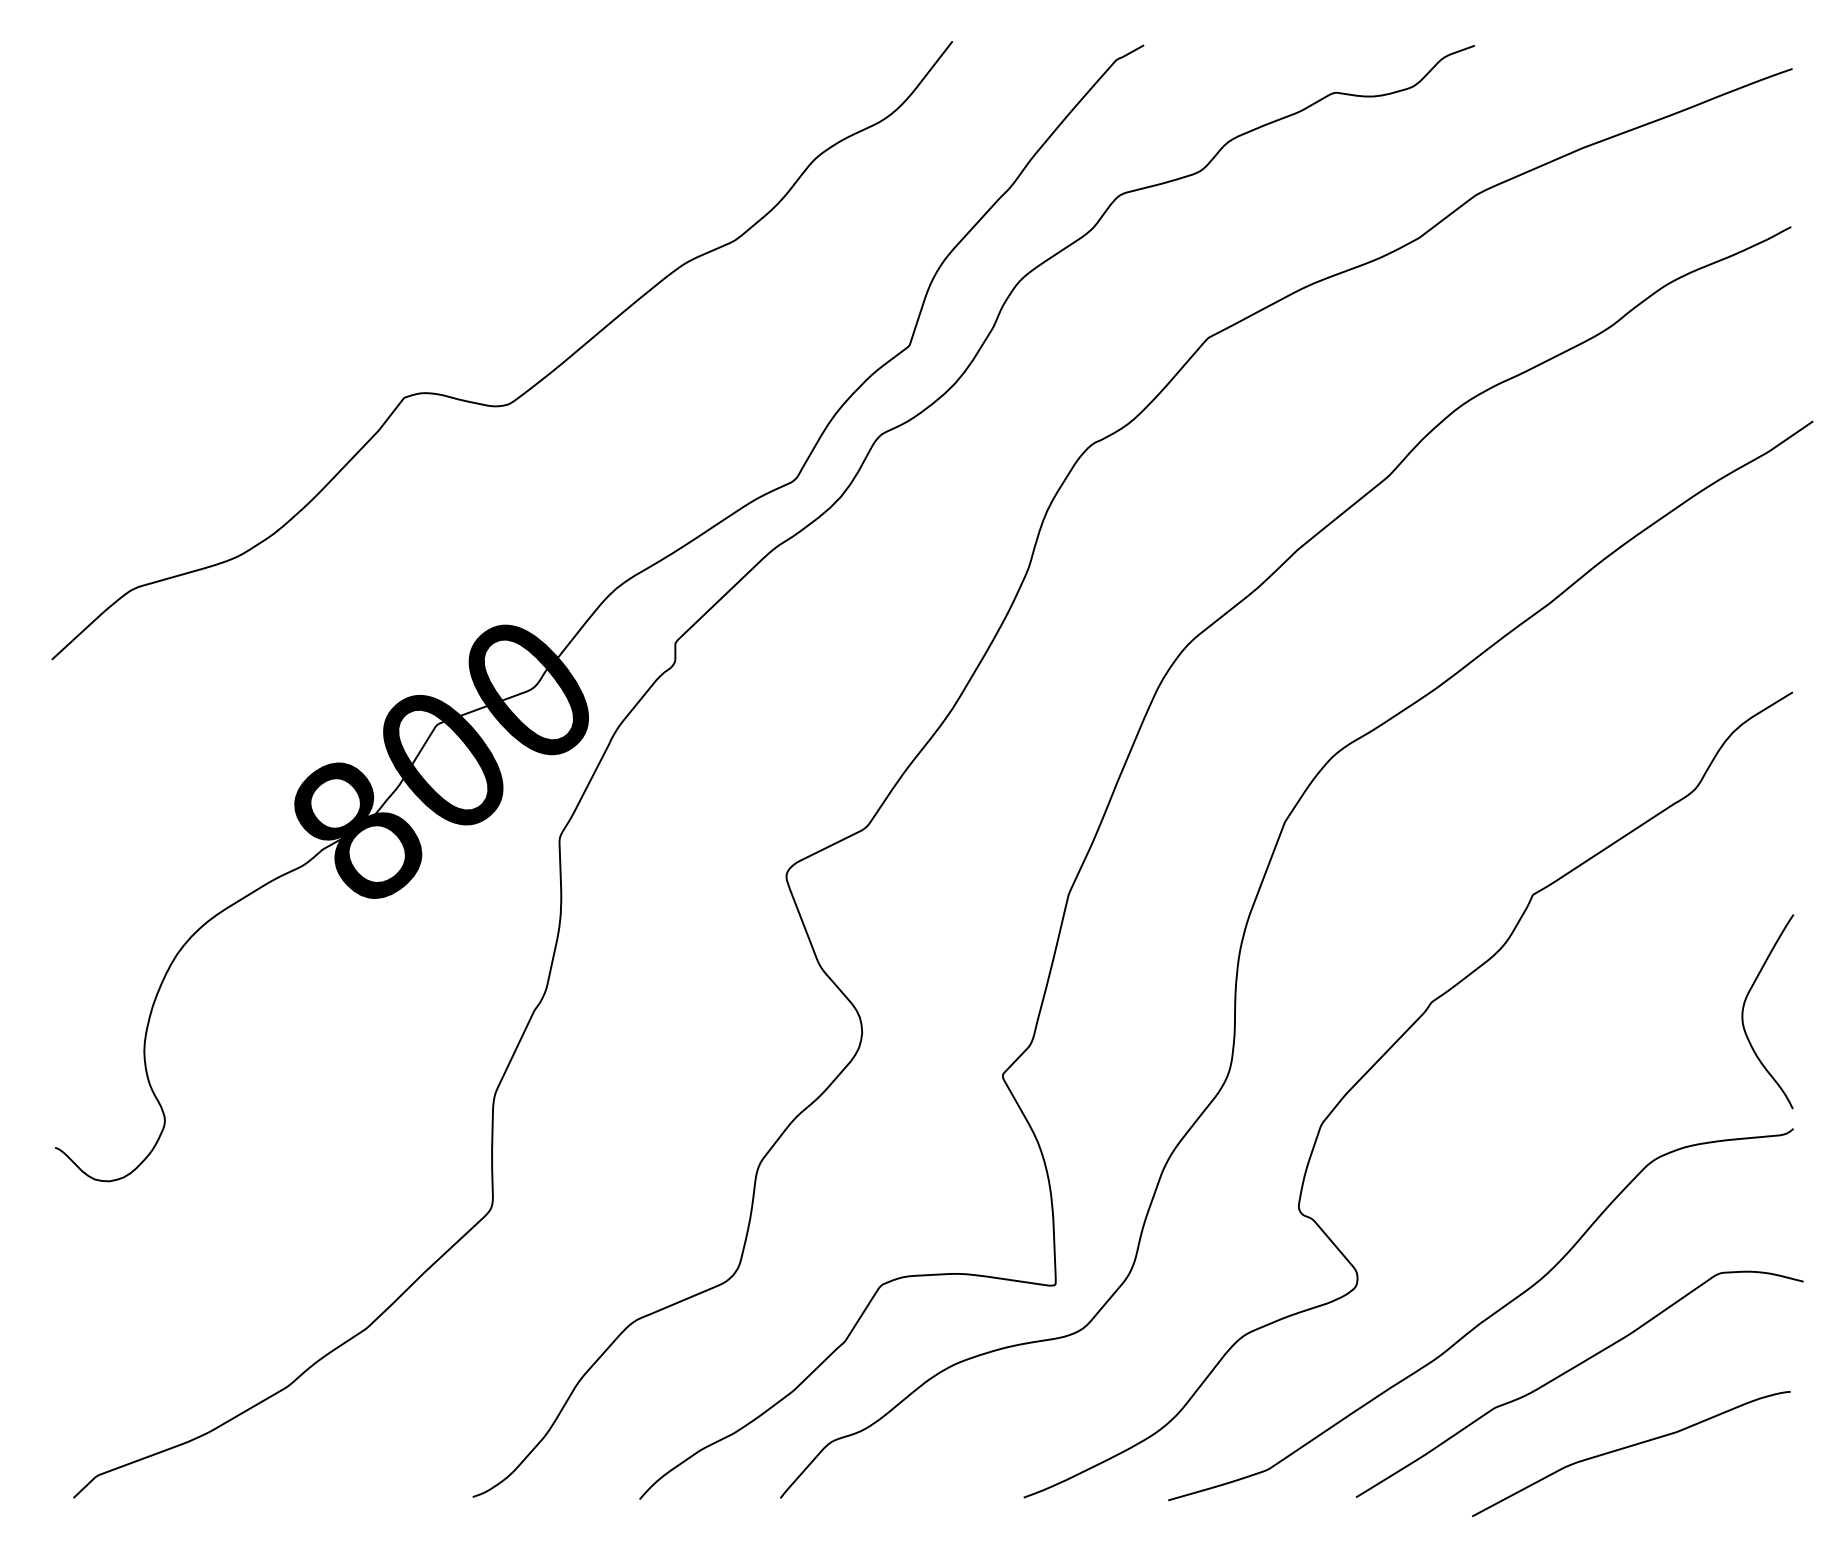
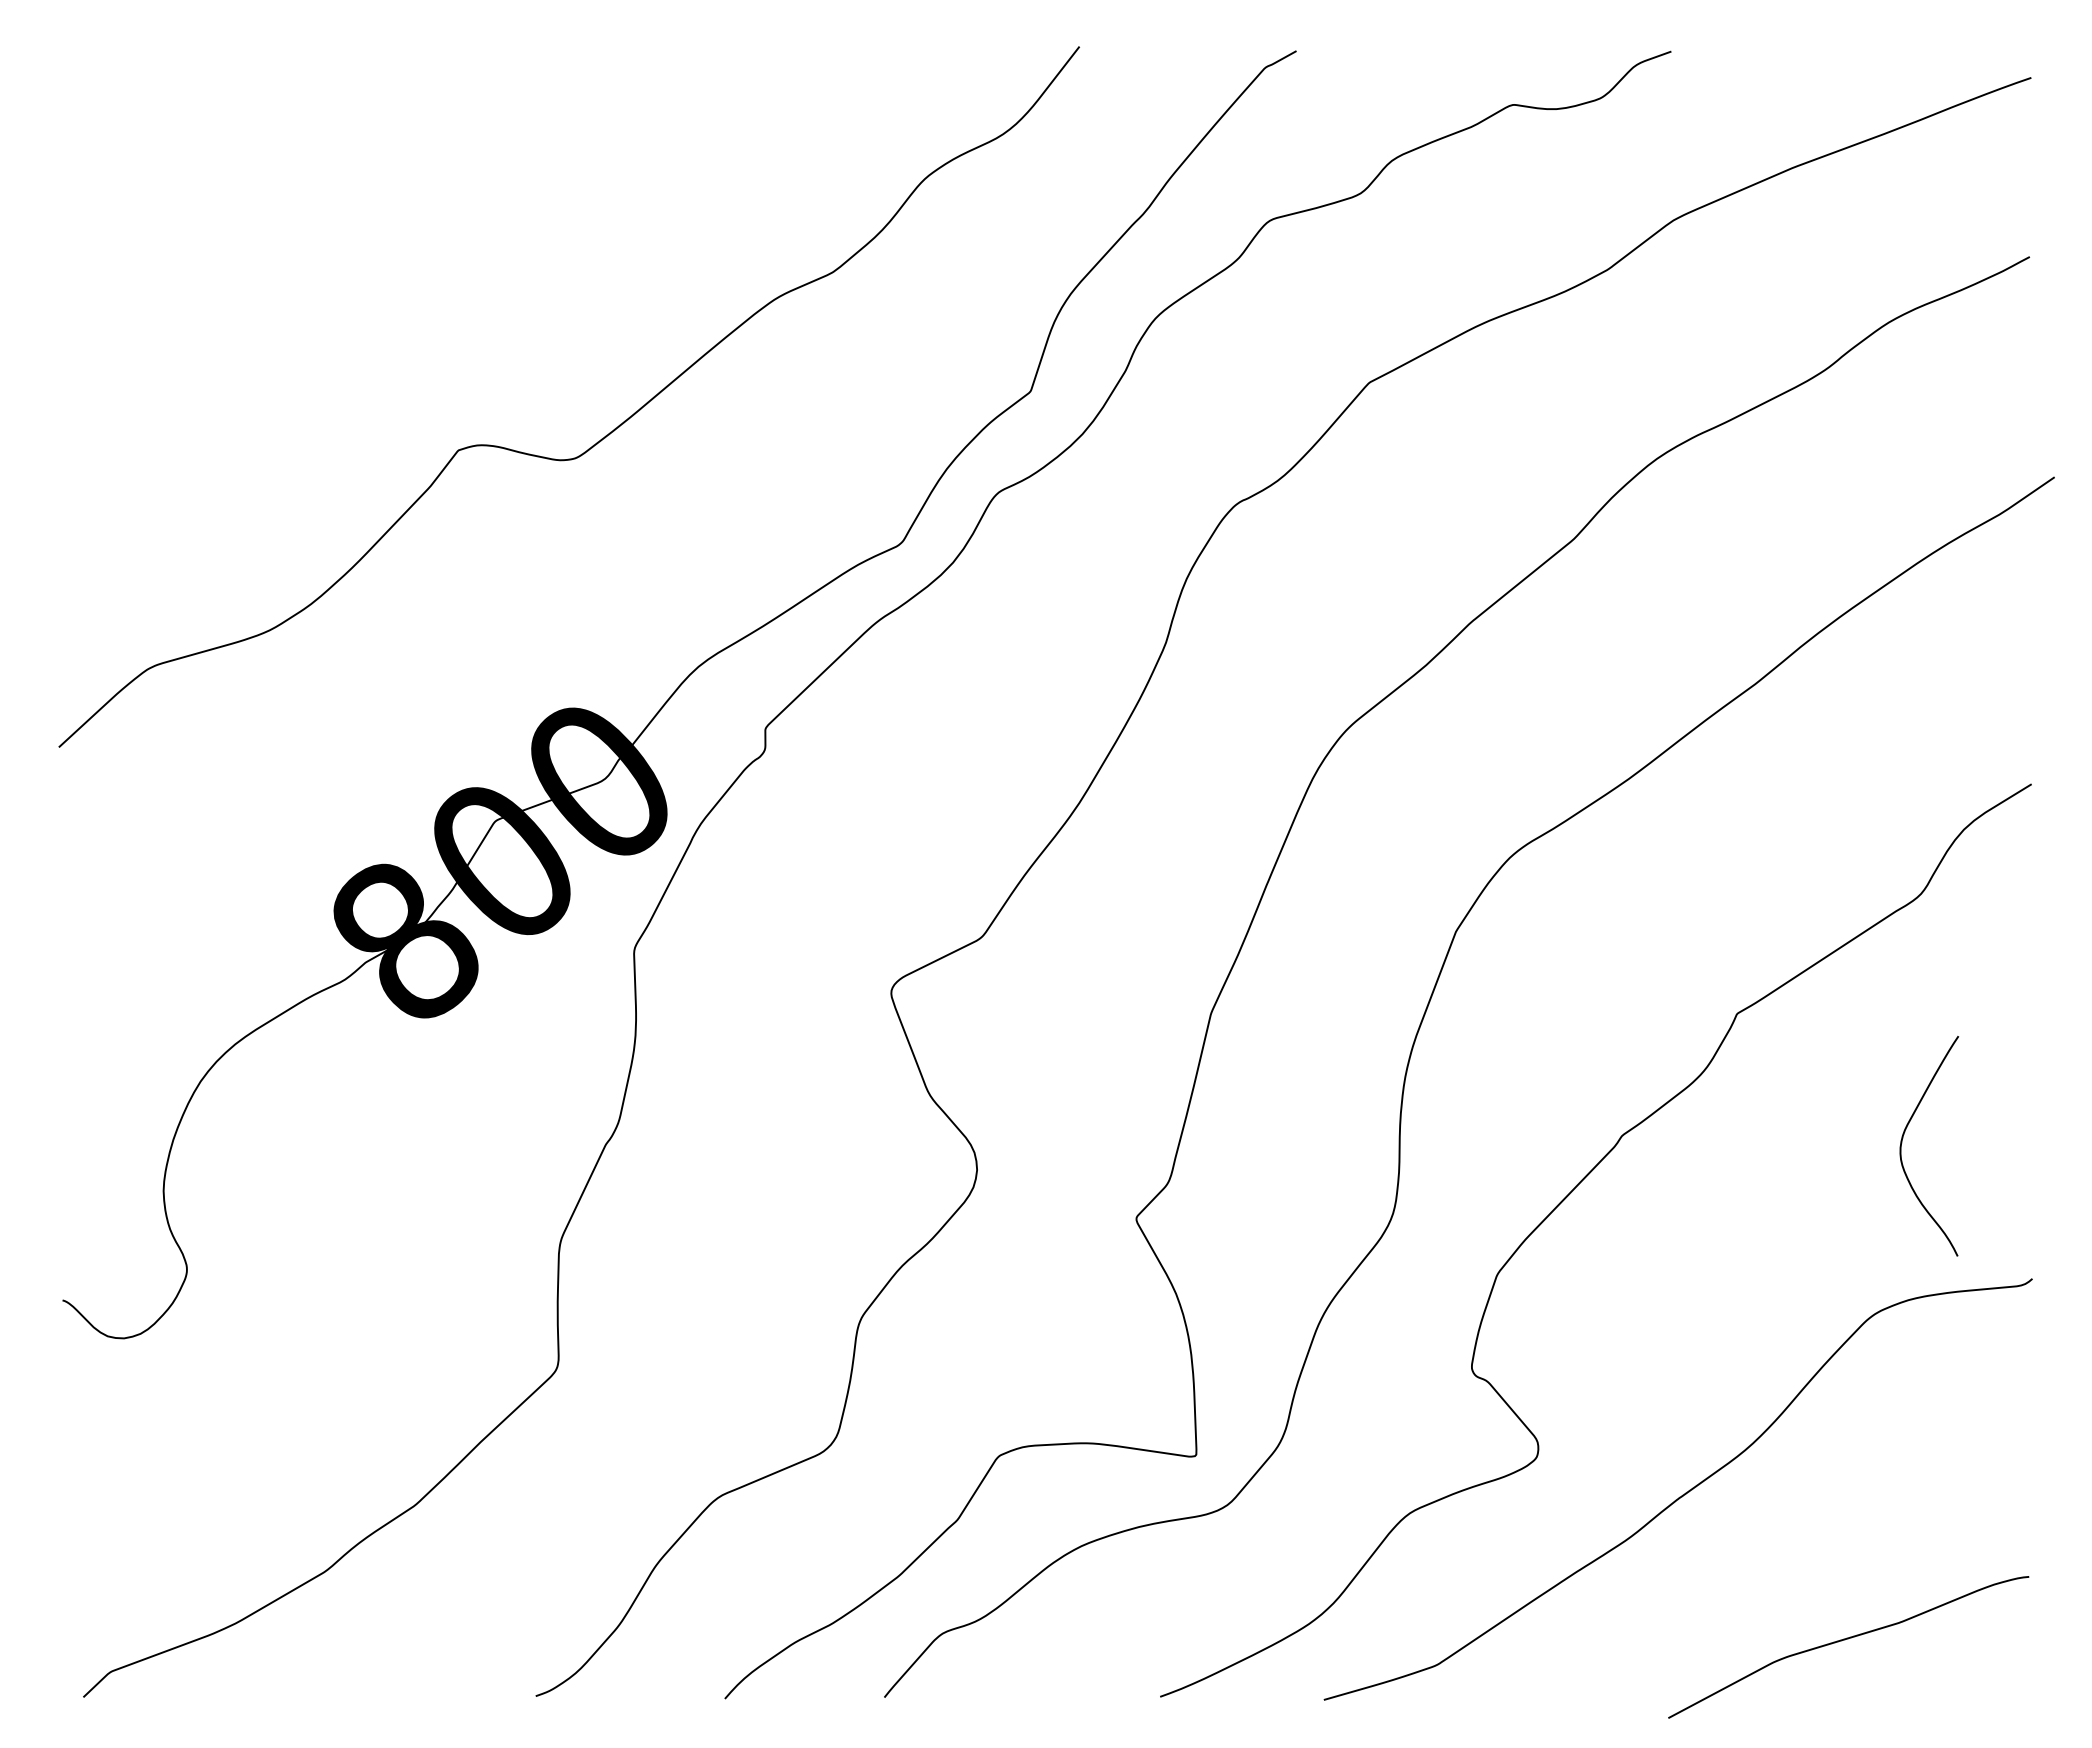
curve: (1744, 1009) -> (1902, 1143), moved
curve: (1571, 1370) -> (1780, 1552), removed

